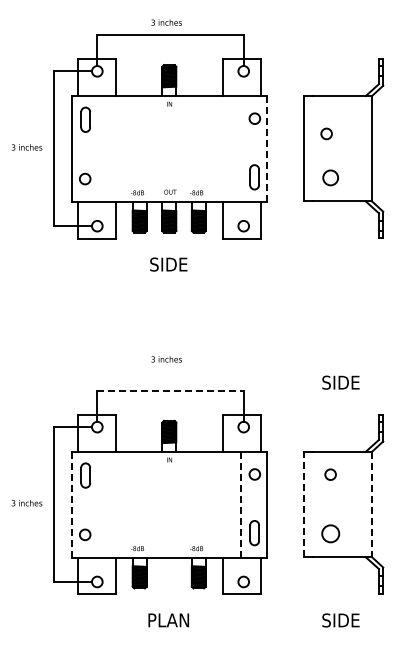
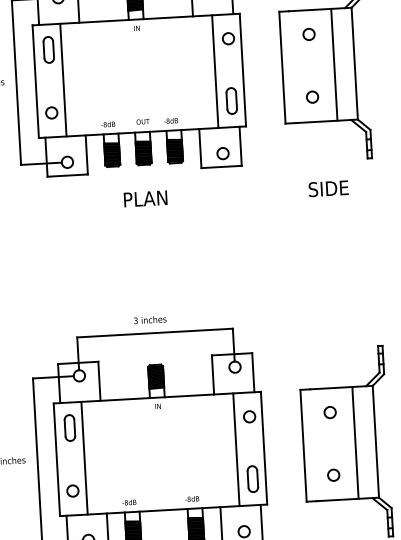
circle: (326, 133) -> (308, 34), moved
line: (97, 148) -> (63, 79), added
line: (240, 148) -> (215, 71), added
line: (352, 148) -> (334, 64), added
line: (266, 149) -> (242, 70), dashed -> solid
circle: (330, 177) -> (312, 96), size x0.71
text: (168, 264) -> (145, 198), SIDE -> PLAN
text: (166, 359) -> (150, 320), moved
text: (340, 382) -> (328, 188), moved
line: (171, 390) -> (156, 332), dashed -> solid
line: (71, 504) -> (56, 459), dashed -> solid
line: (97, 504) -> (84, 458), added
line: (303, 504) -> (303, 445), dashed -> solid
line: (352, 504) -> (355, 442), added
line: (371, 504) -> (375, 441), dashed -> solid
line: (240, 505) -> (236, 450), dashed -> solid
circle: (330, 533) -> (333, 475), size x0.62

